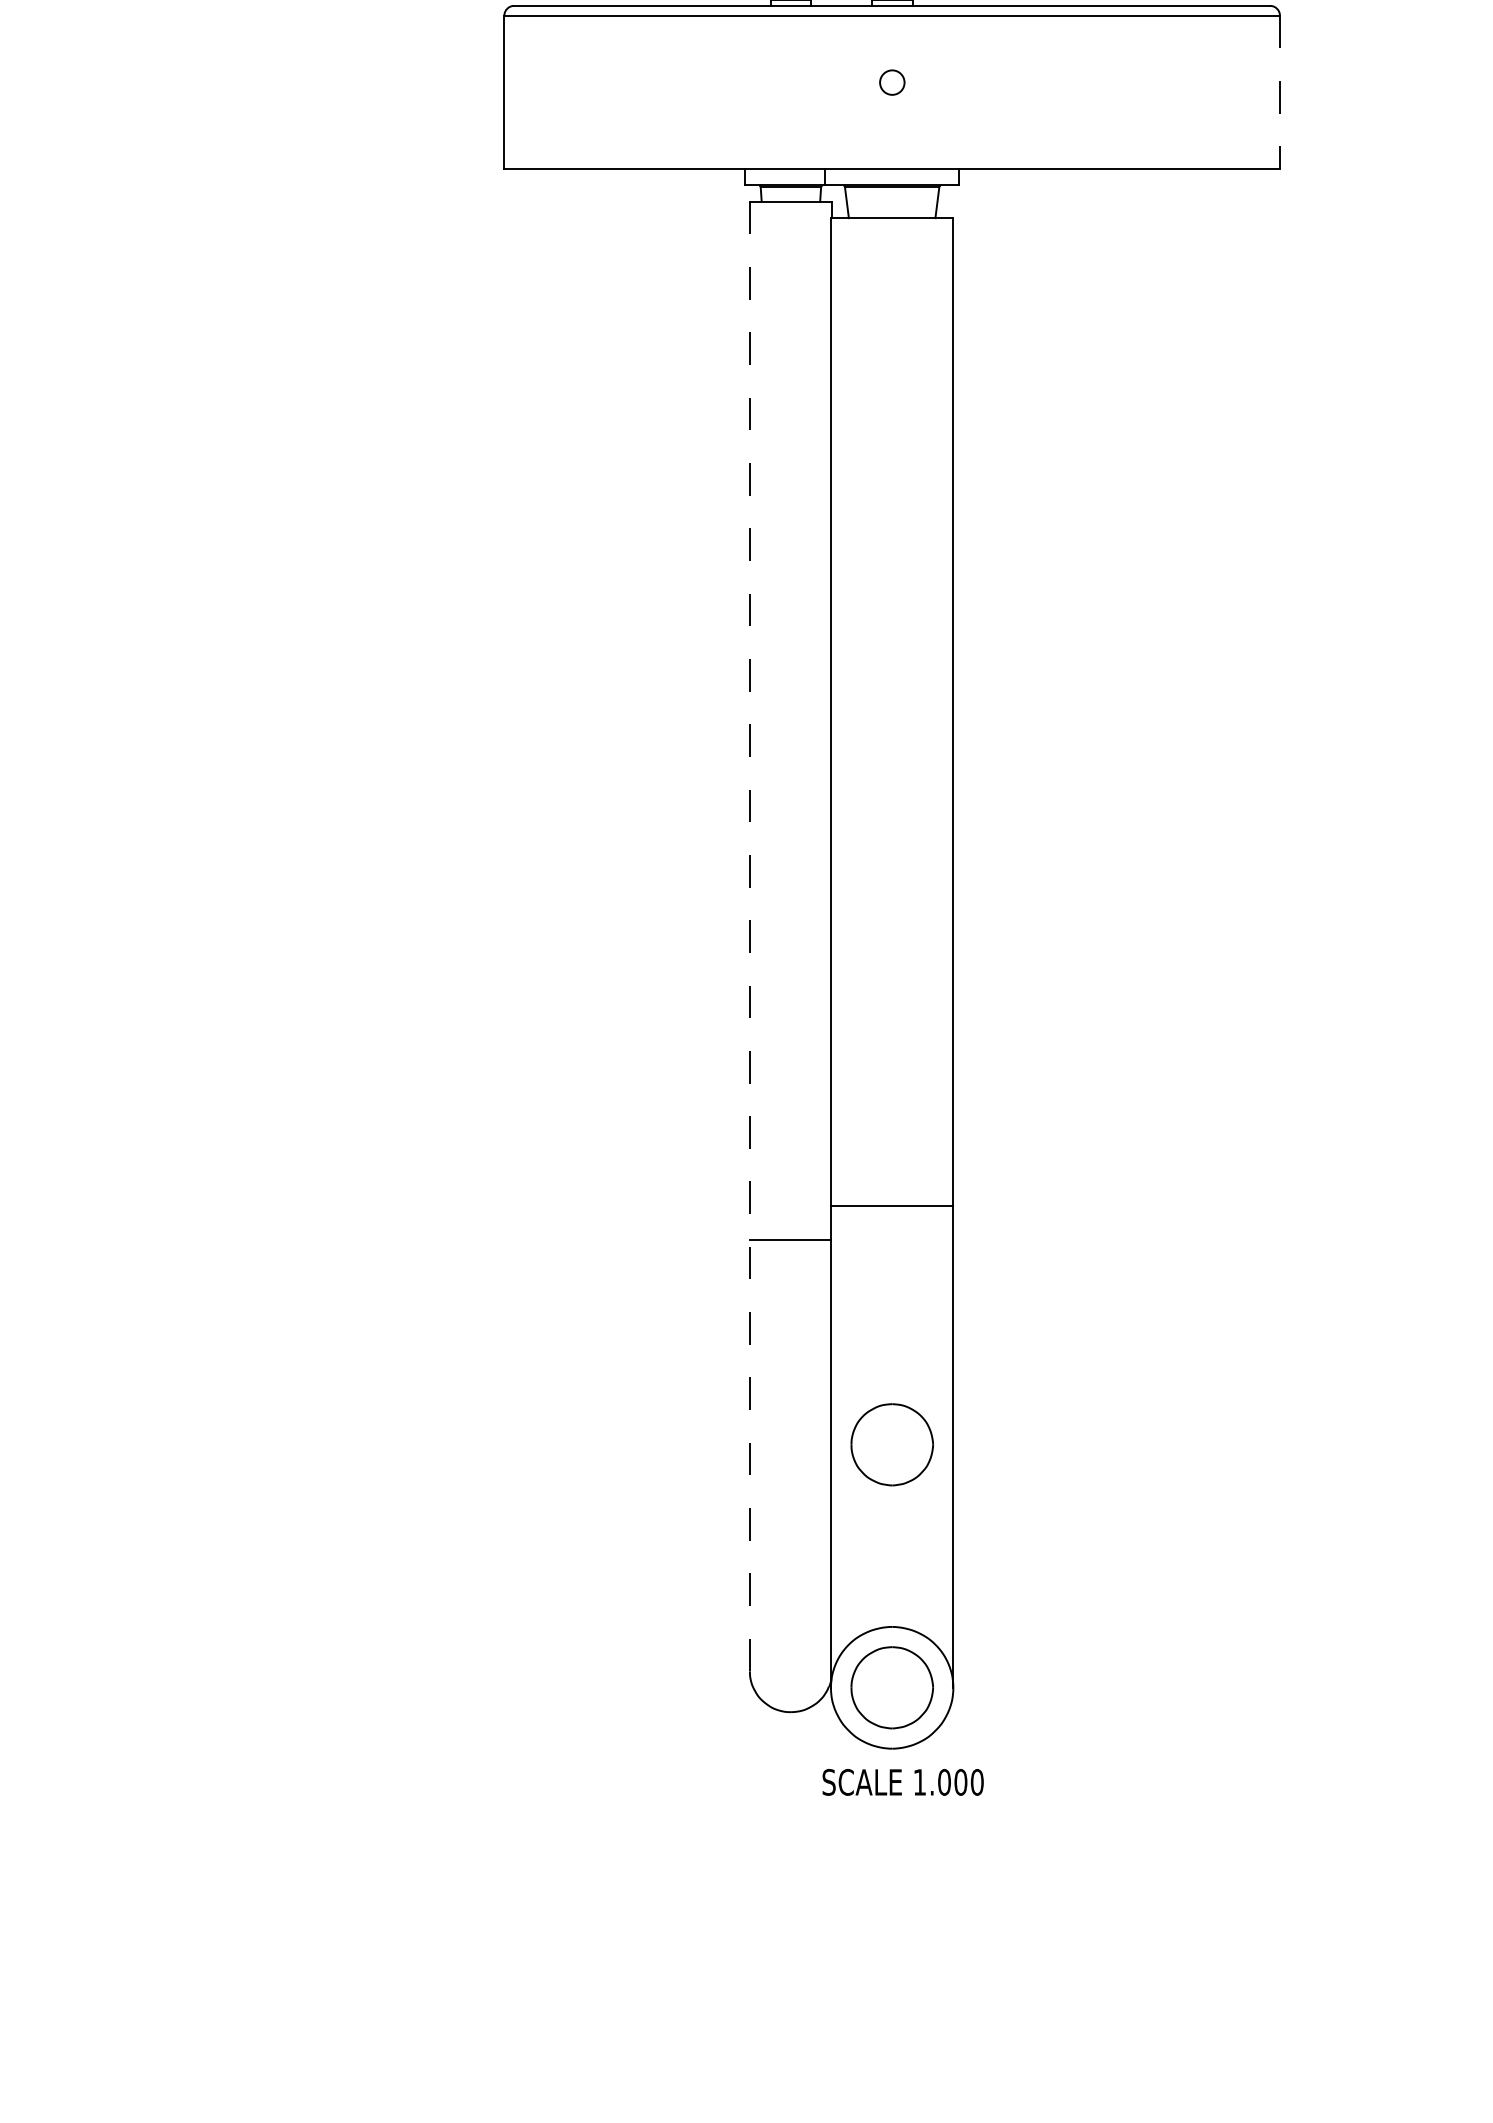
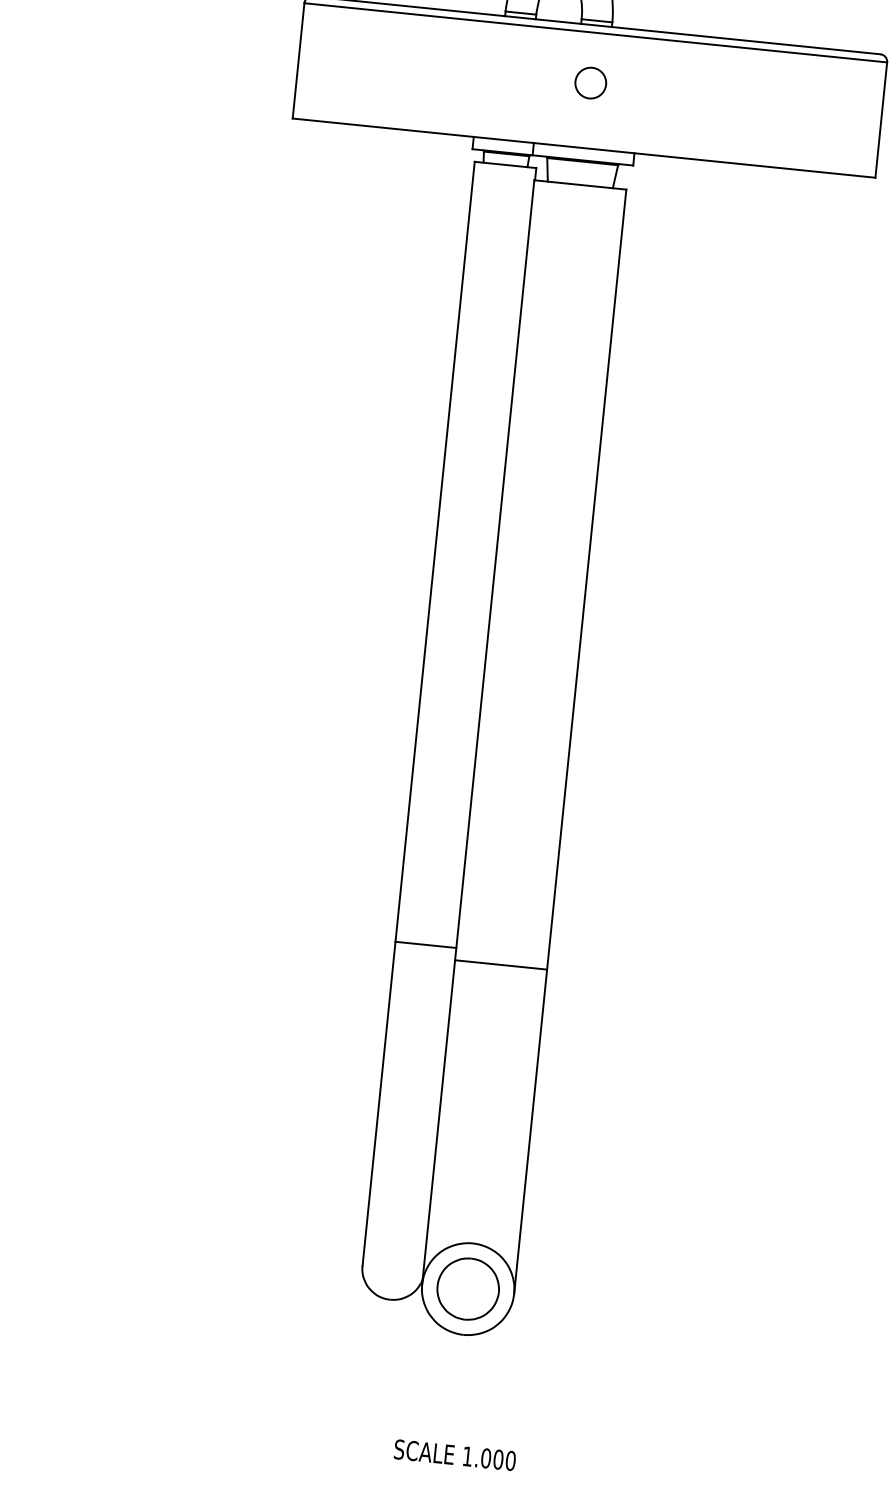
circle: (891, 82) -> (590, 82), size x1.67
line: (1279, 92) -> (880, 120), dashed -> solid
line: (749, 936) -> (418, 713), dashed -> solid
line: (891, 1206) -> (500, 965), moved
part: (891, 1444) -> (486, 1106), removed
text: (902, 1782) -> (454, 1455), moved

